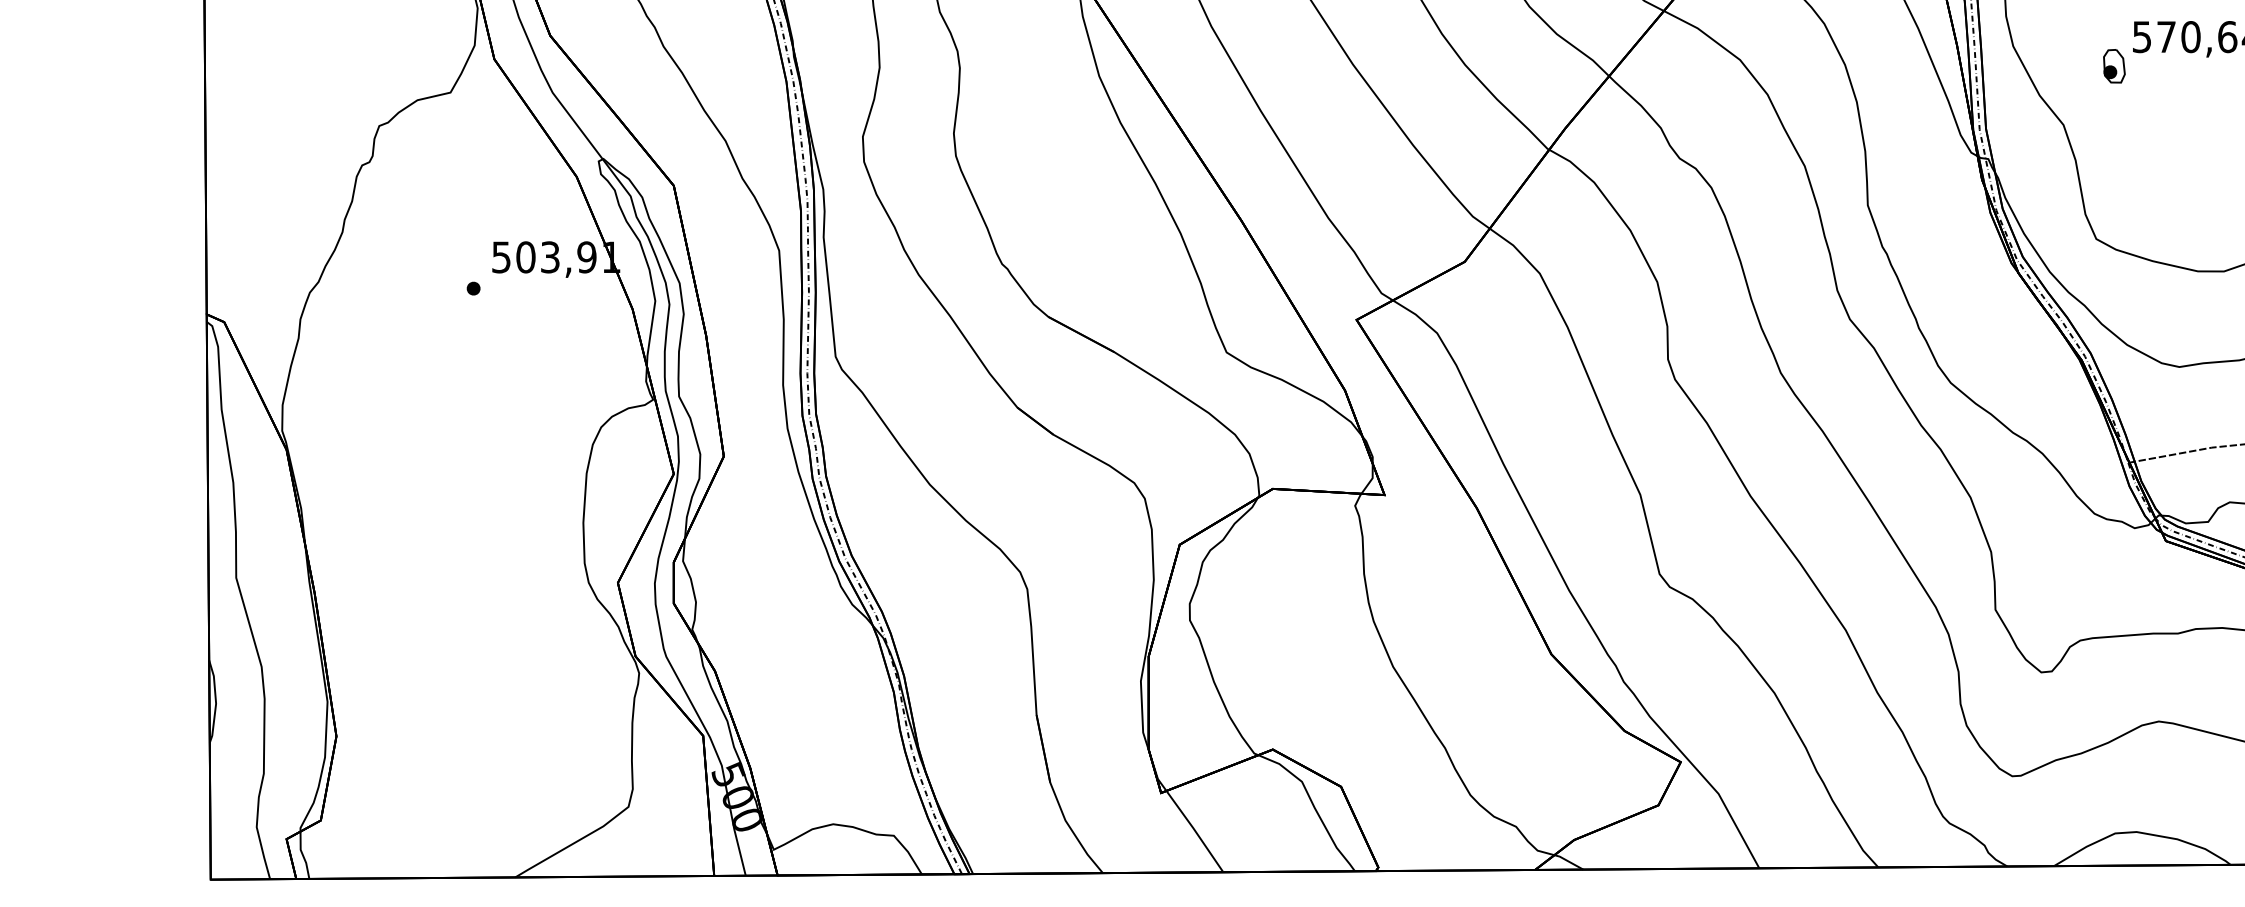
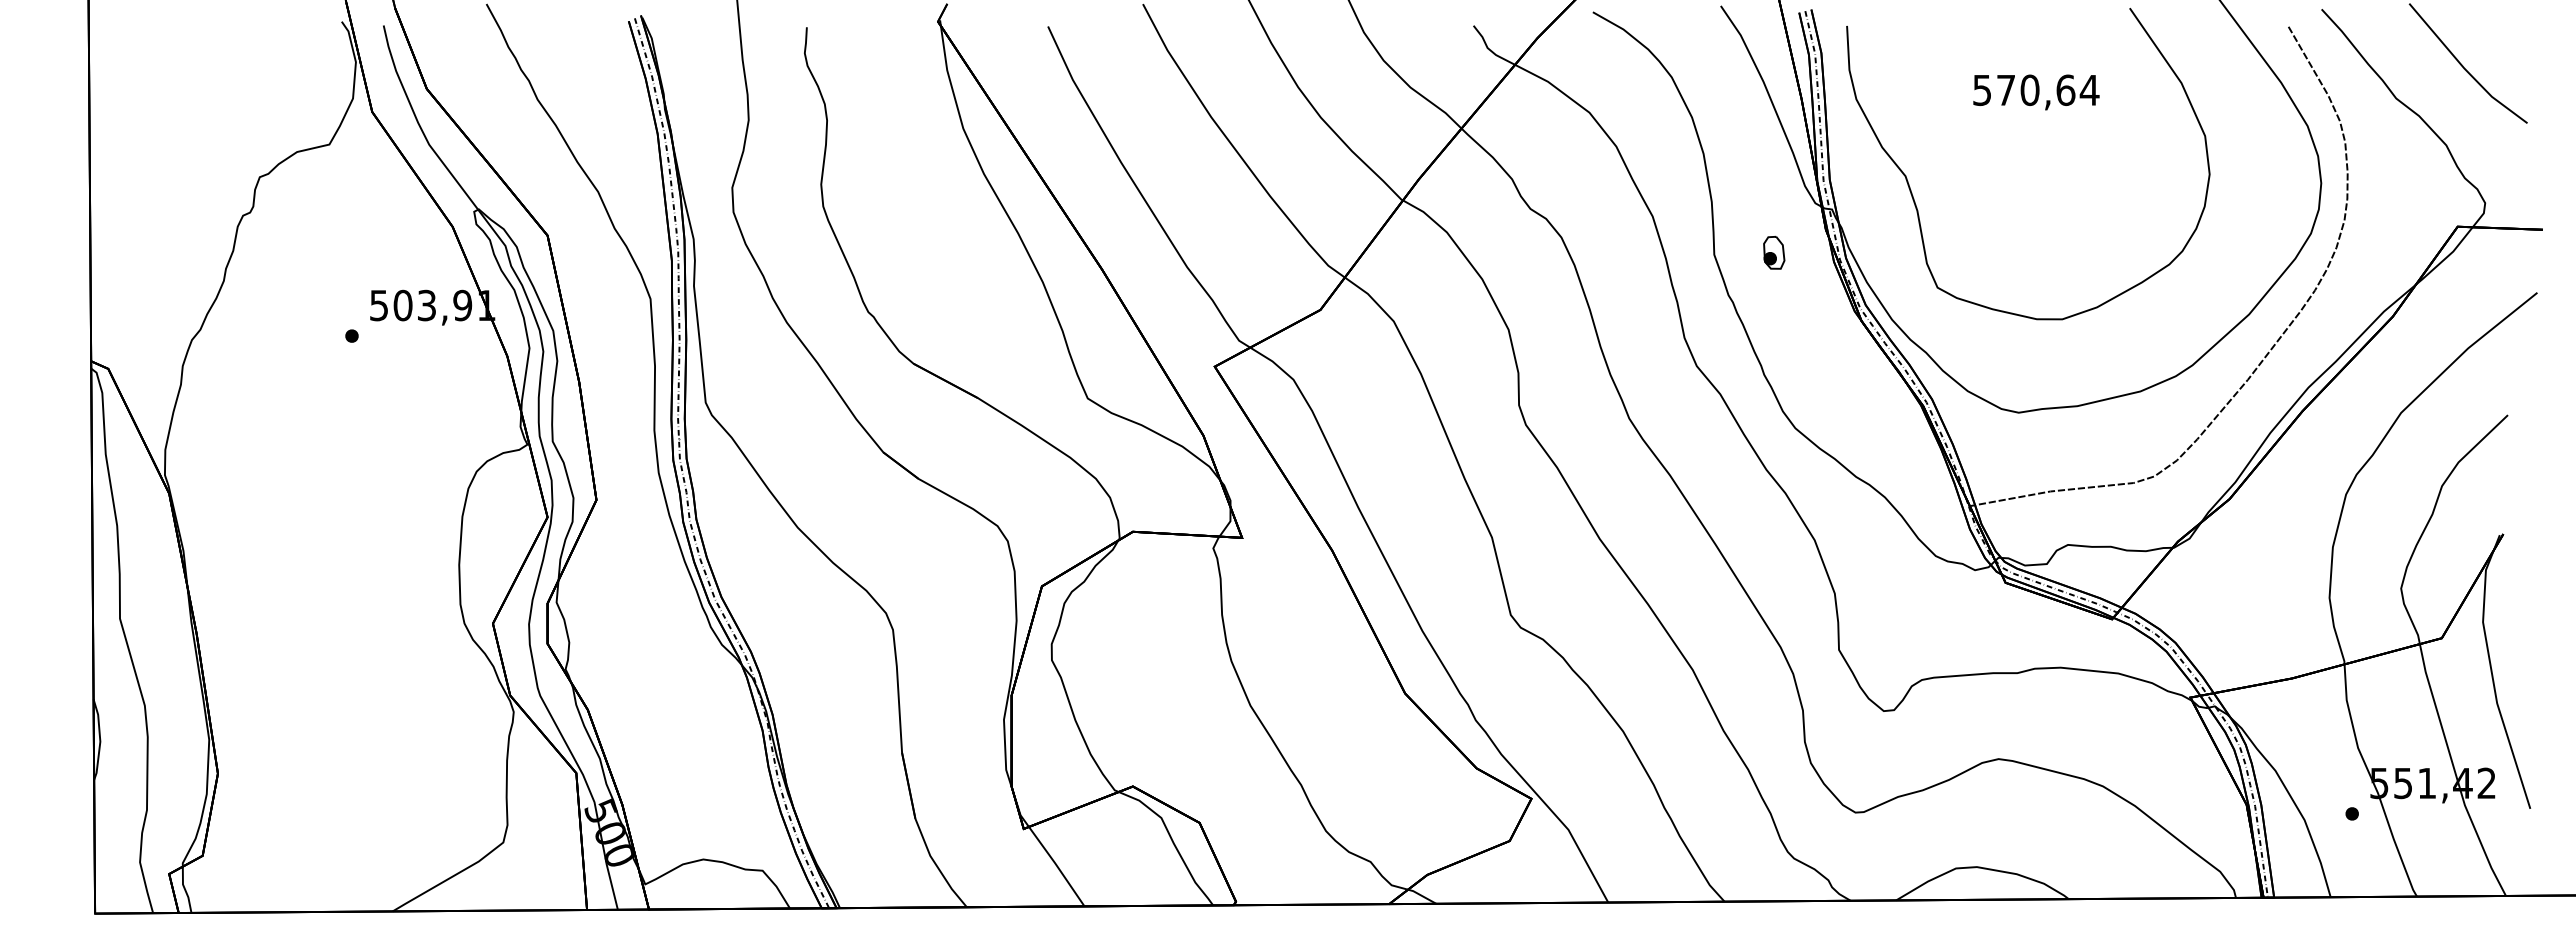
part: (2114, 65) -> (1774, 252), moved

